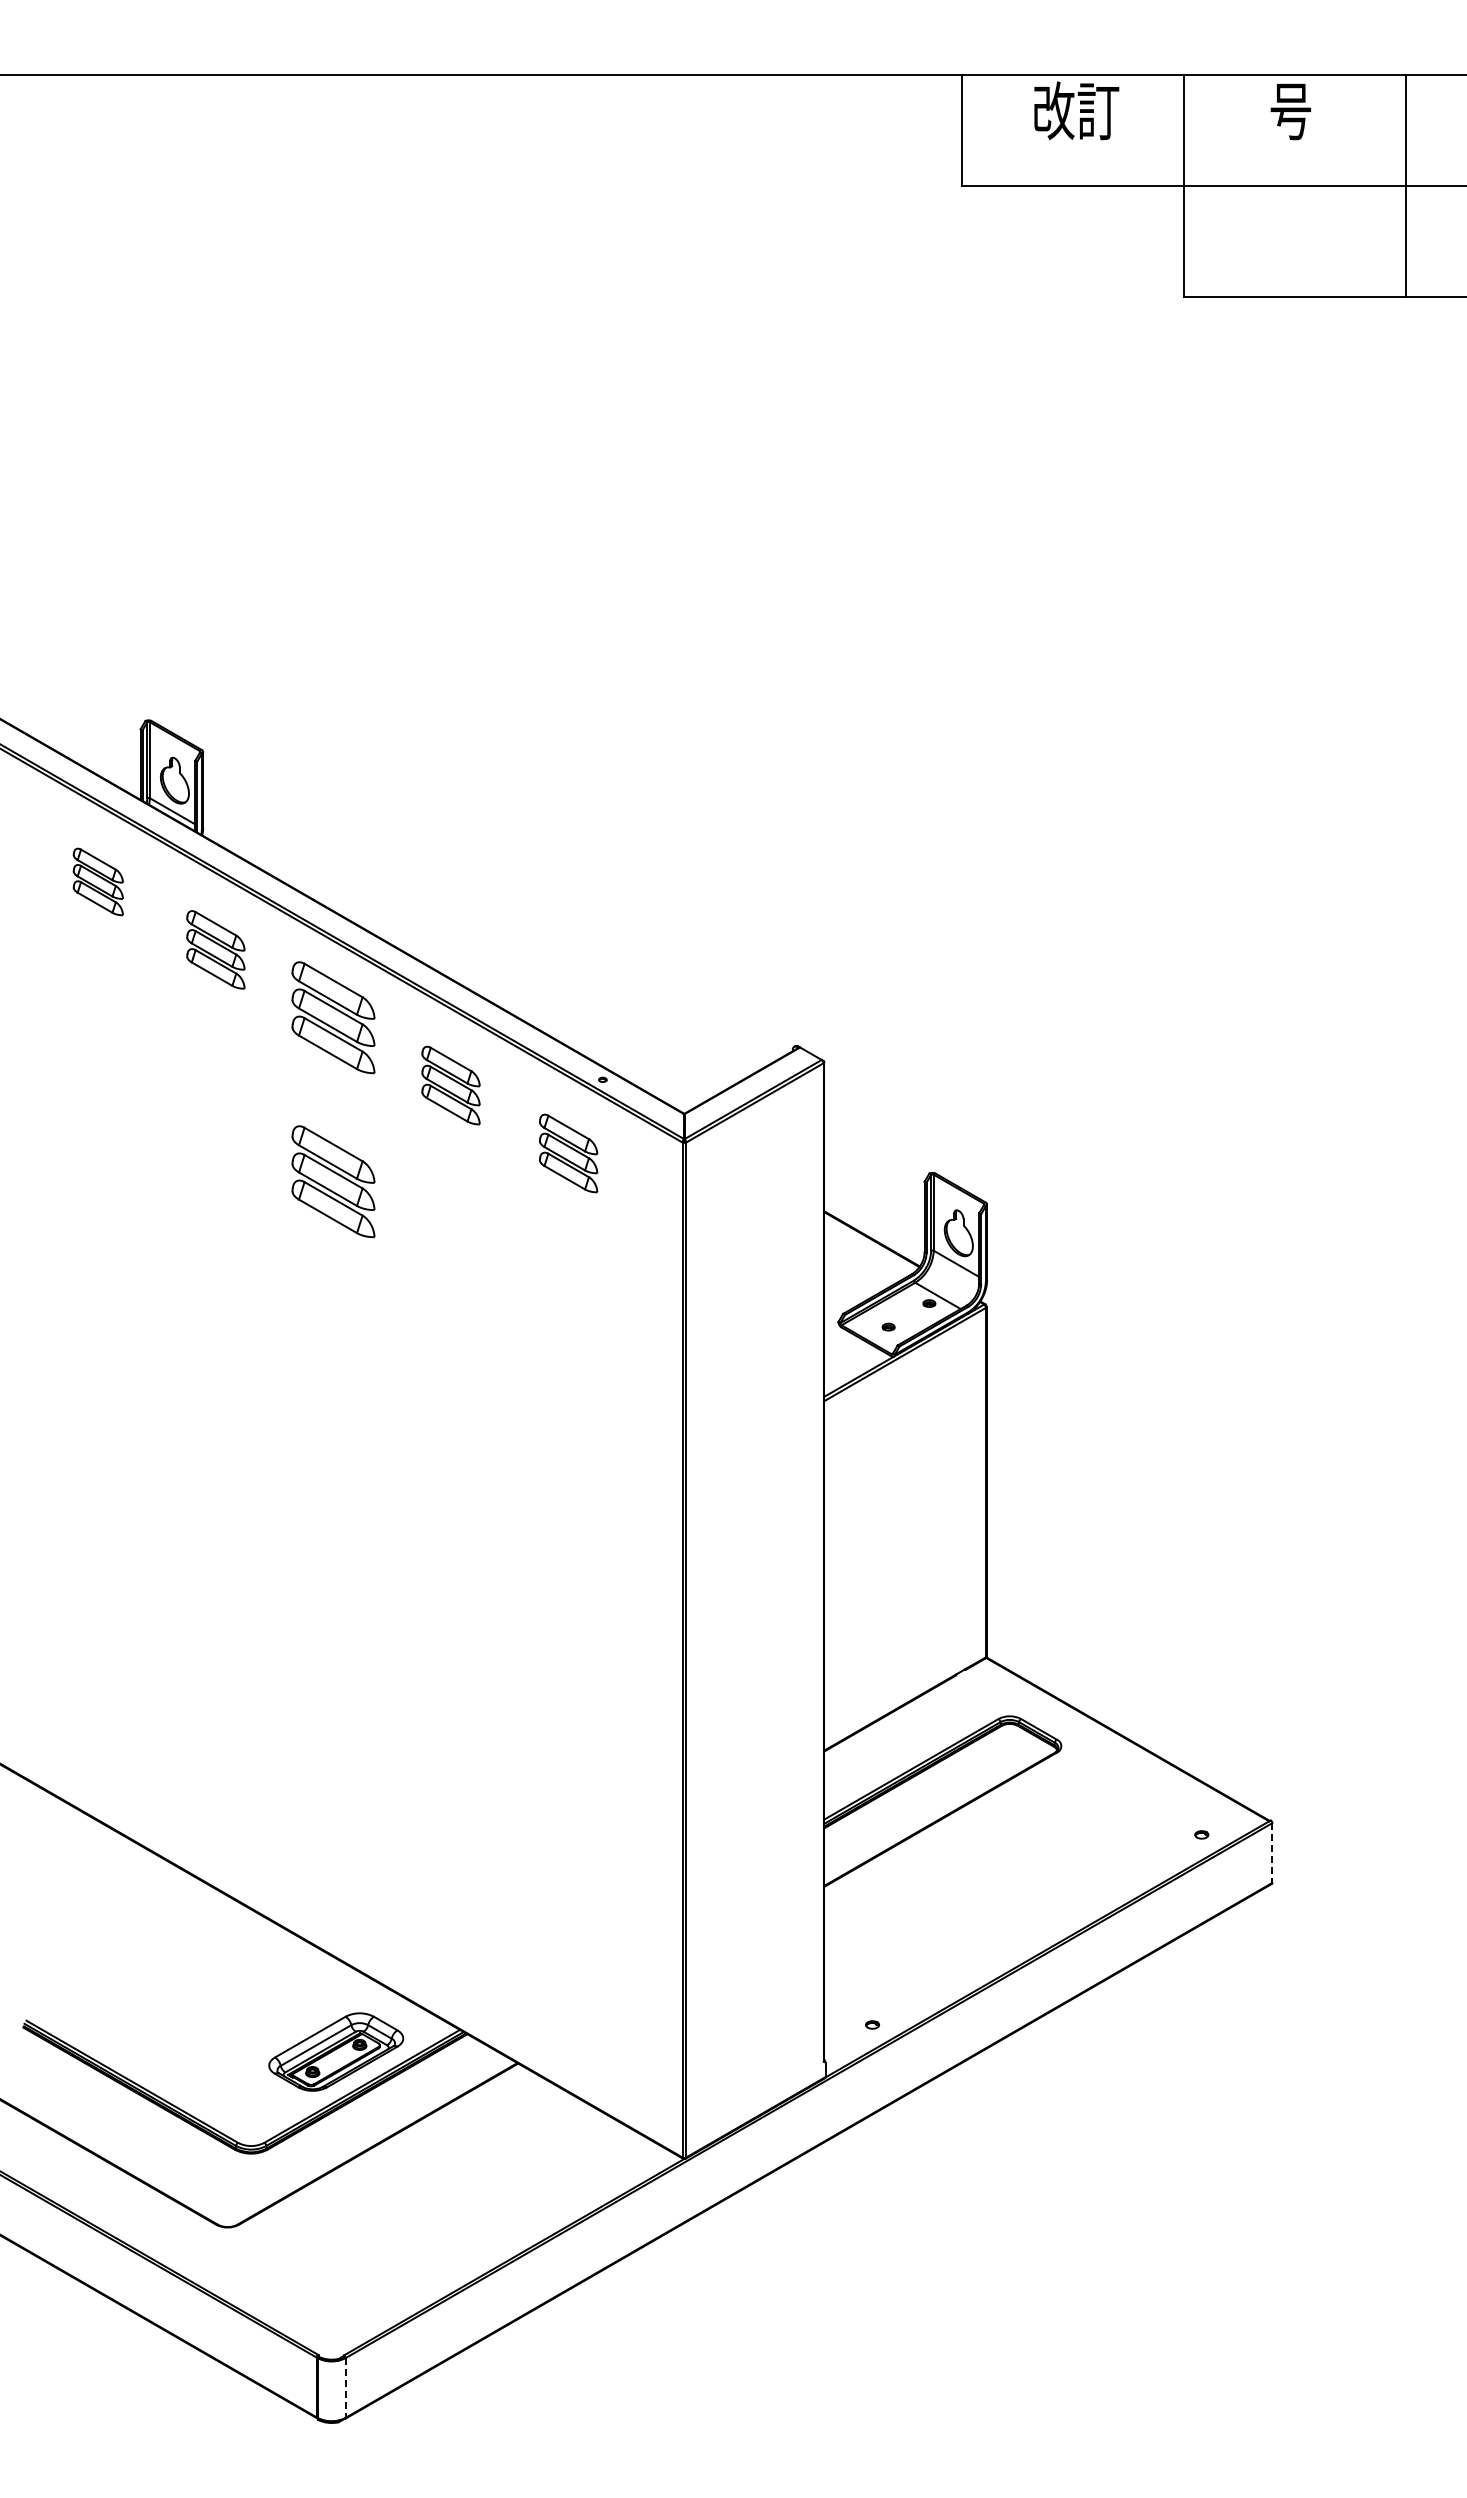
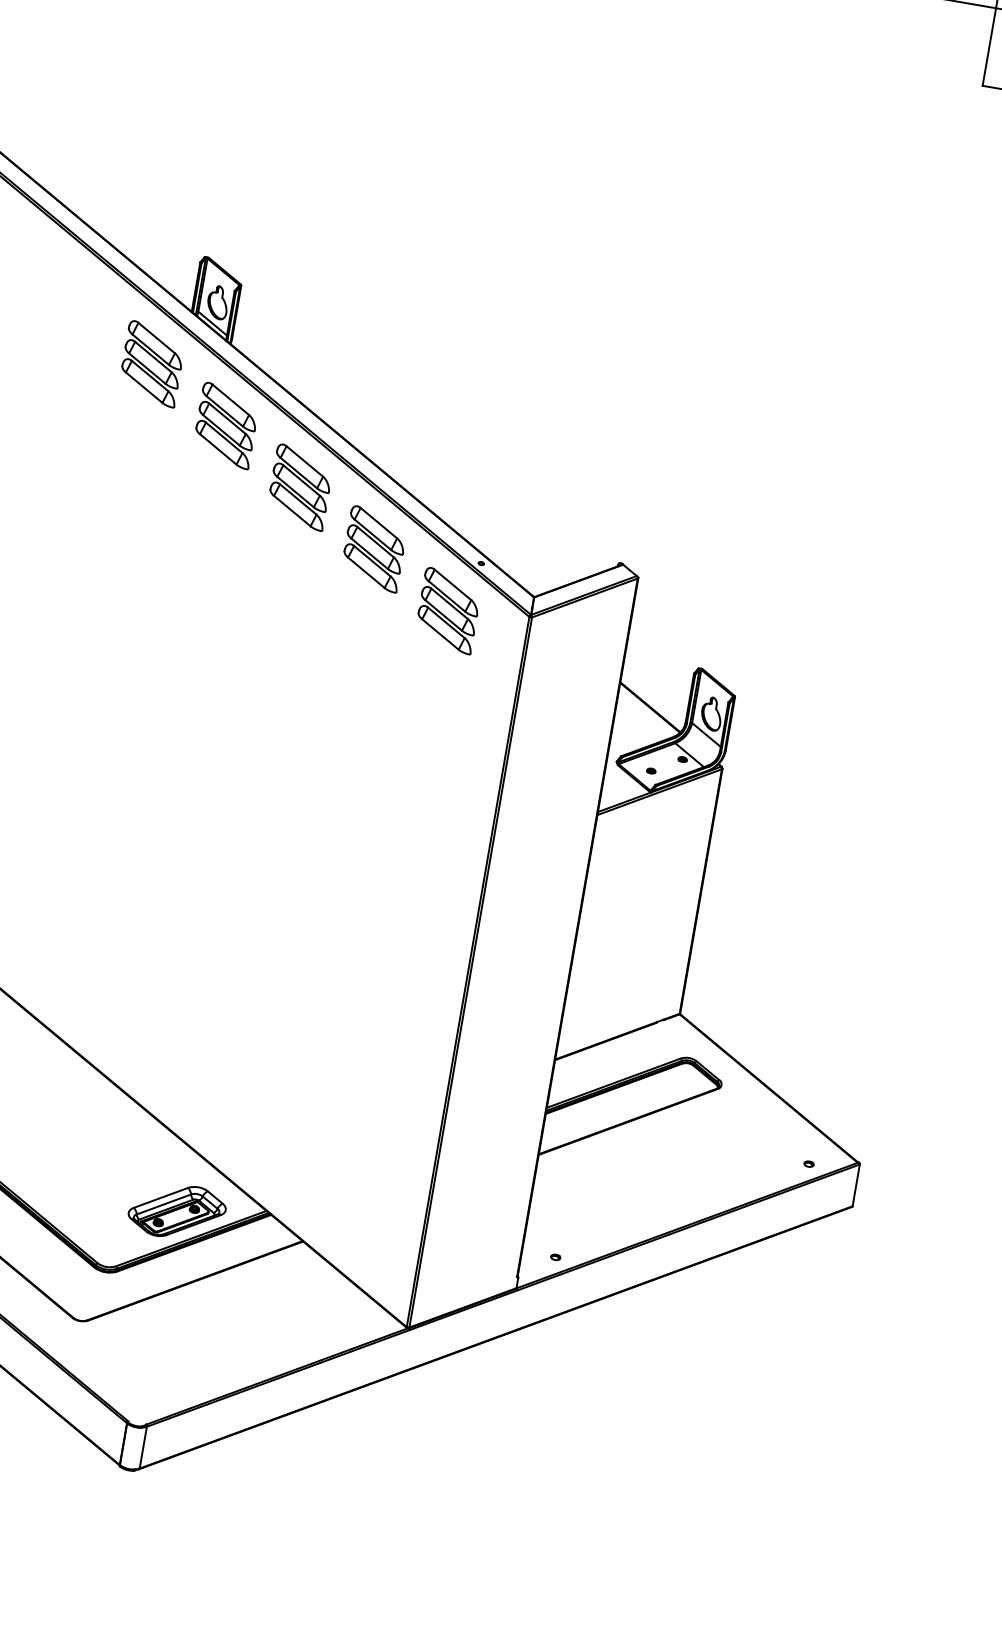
part: (98, 881) -> (152, 363), size x1.67
part: (215, 949) -> (226, 425), size x1.43
part: (450, 1085) -> (373, 549), size x1.43
part: (568, 1153) -> (448, 610), size x1.43
part: (333, 1181) -> (280, 602), removed
line: (1272, 1853) -> (856, 1185), dashed -> solid
line: (345, 2387) -> (143, 1447), dashed -> solid

